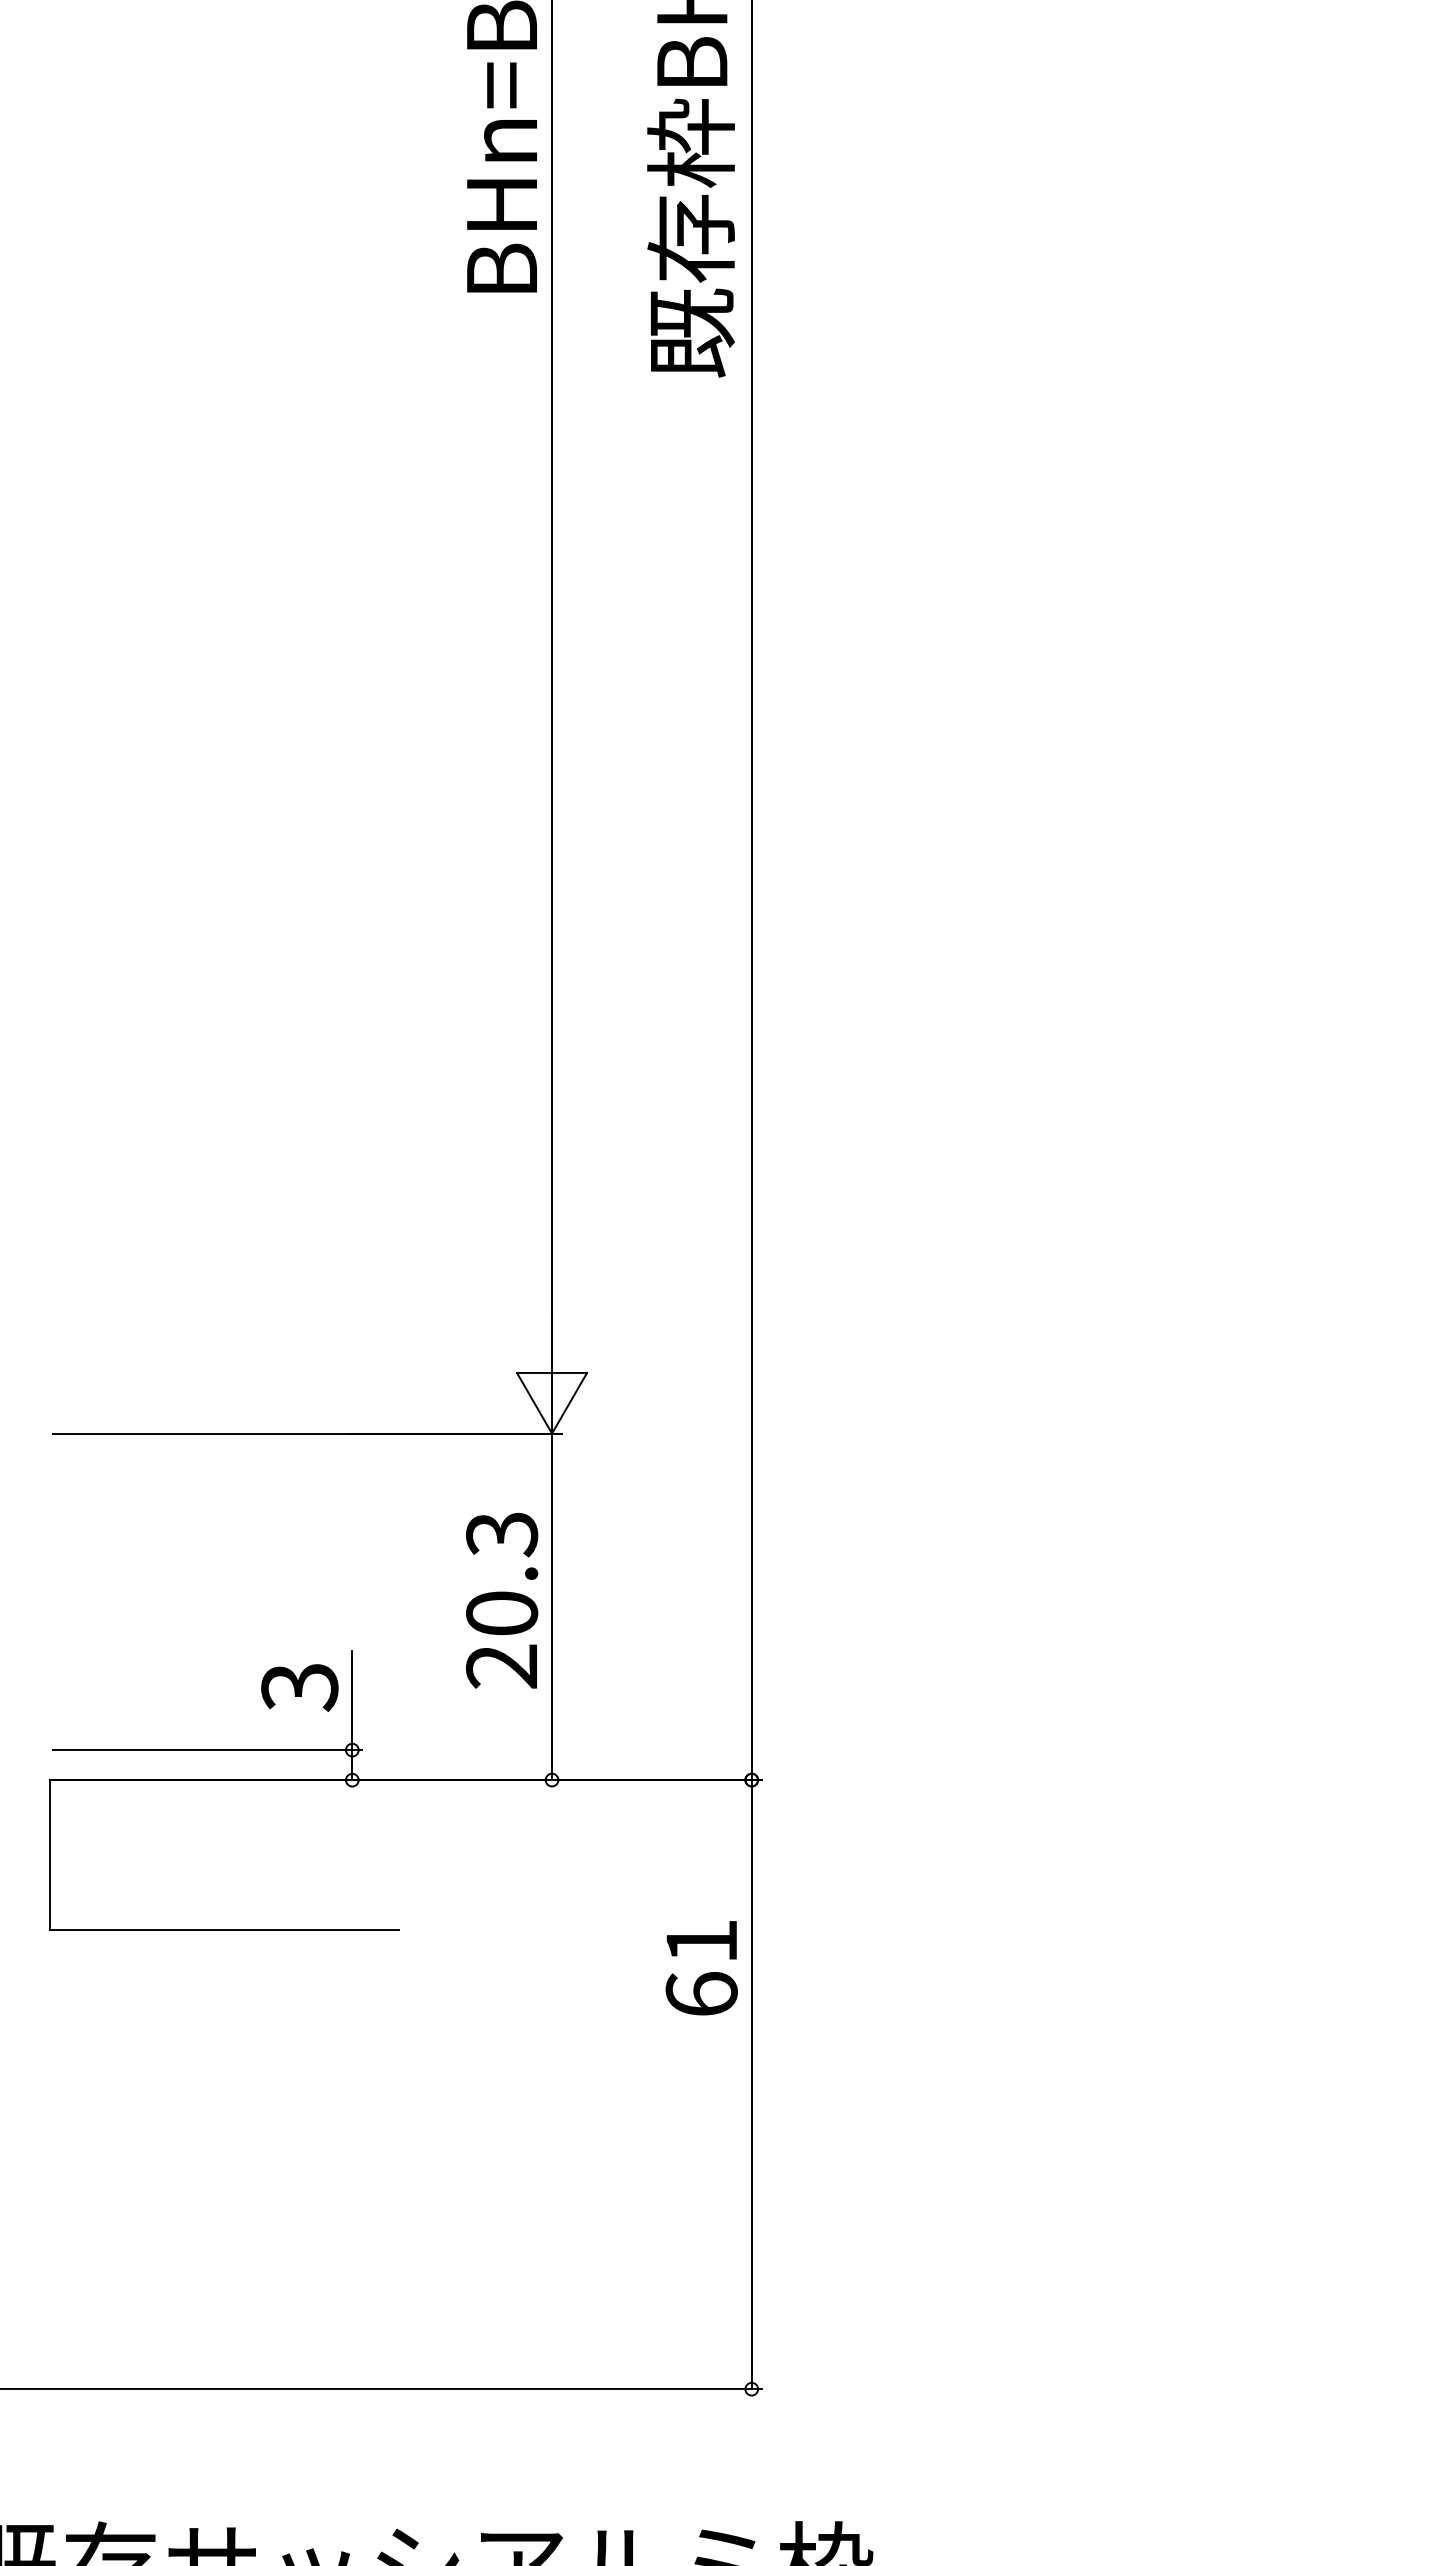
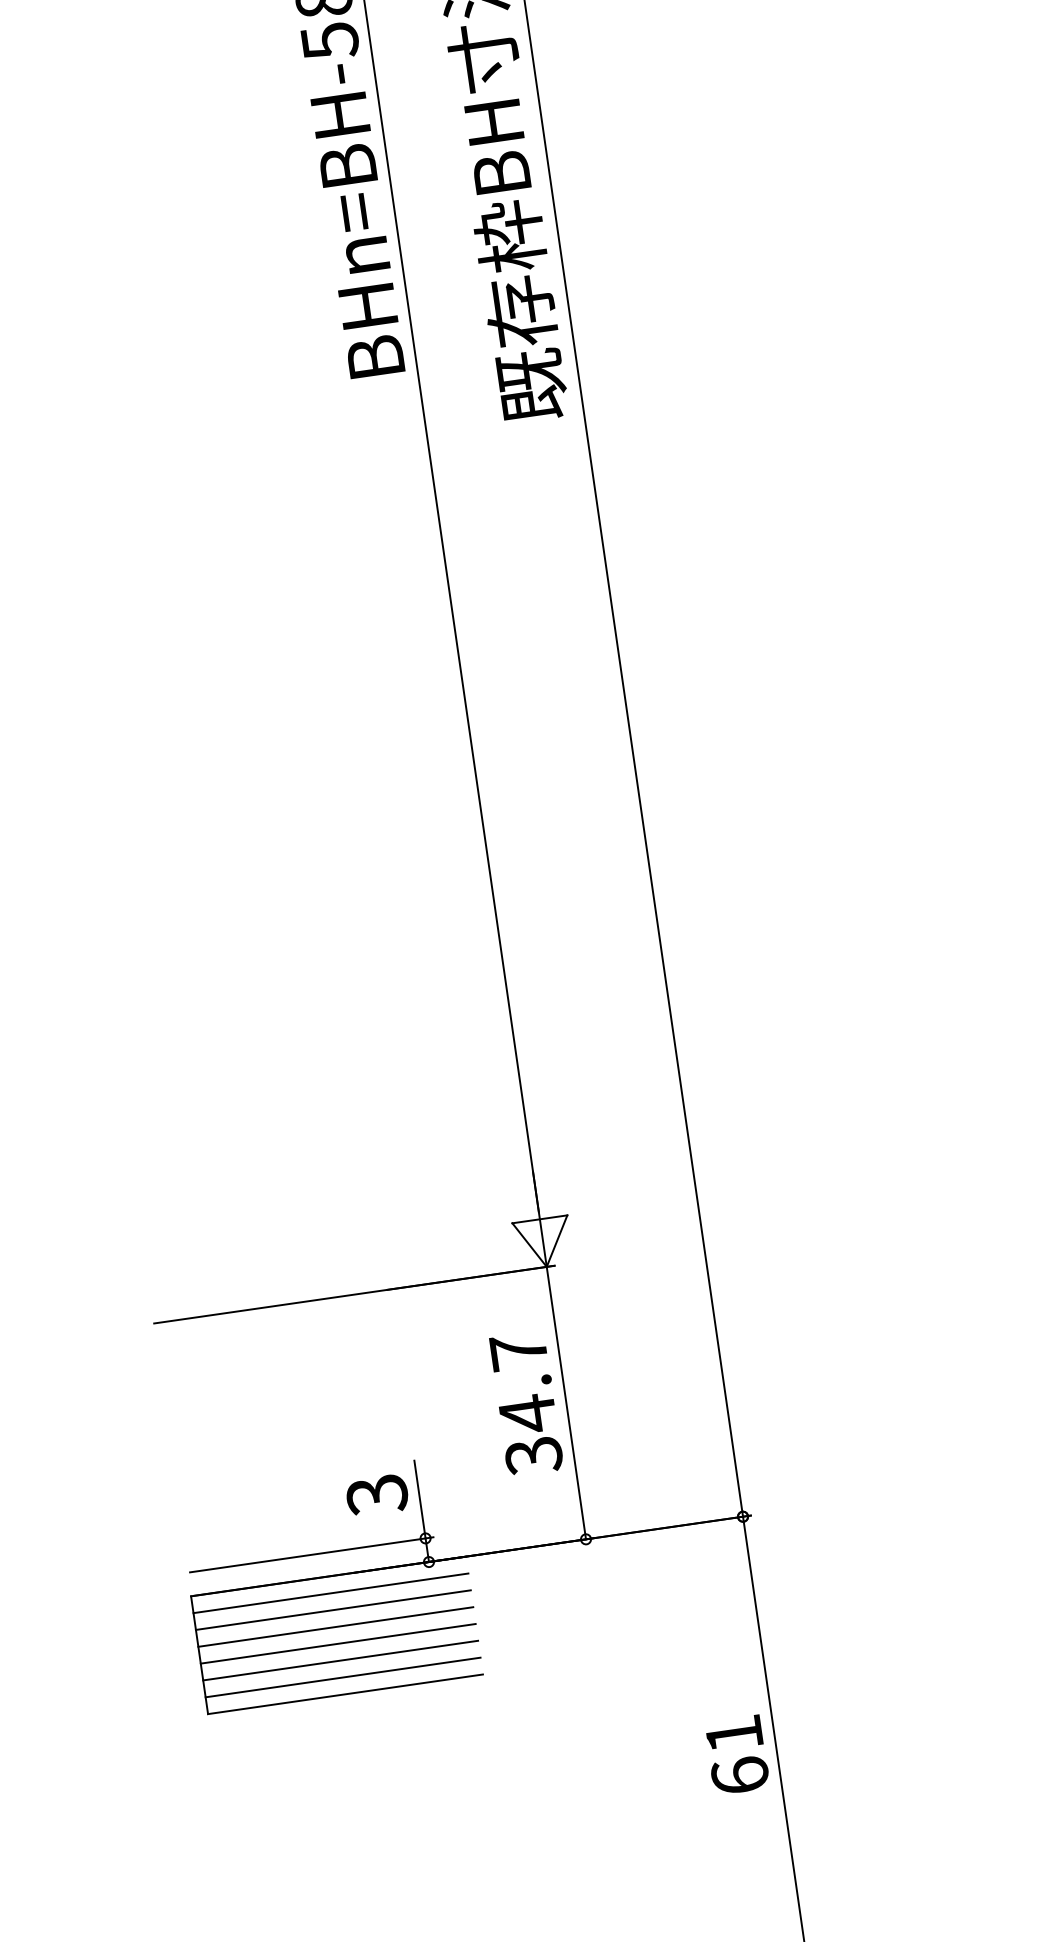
text: (502, 1600) -> (526, 1403), 20.3 -> 34.7
line: (224, 1801) -> (330, 1593), added
line: (224, 1822) -> (333, 1609), added
line: (224, 1844) -> (335, 1627), added
line: (224, 1865) -> (338, 1643), added
line: (224, 1887) -> (340, 1660), added
line: (224, 1908) -> (343, 1677), added
text: (701, 1968) -> (737, 1755), moved

